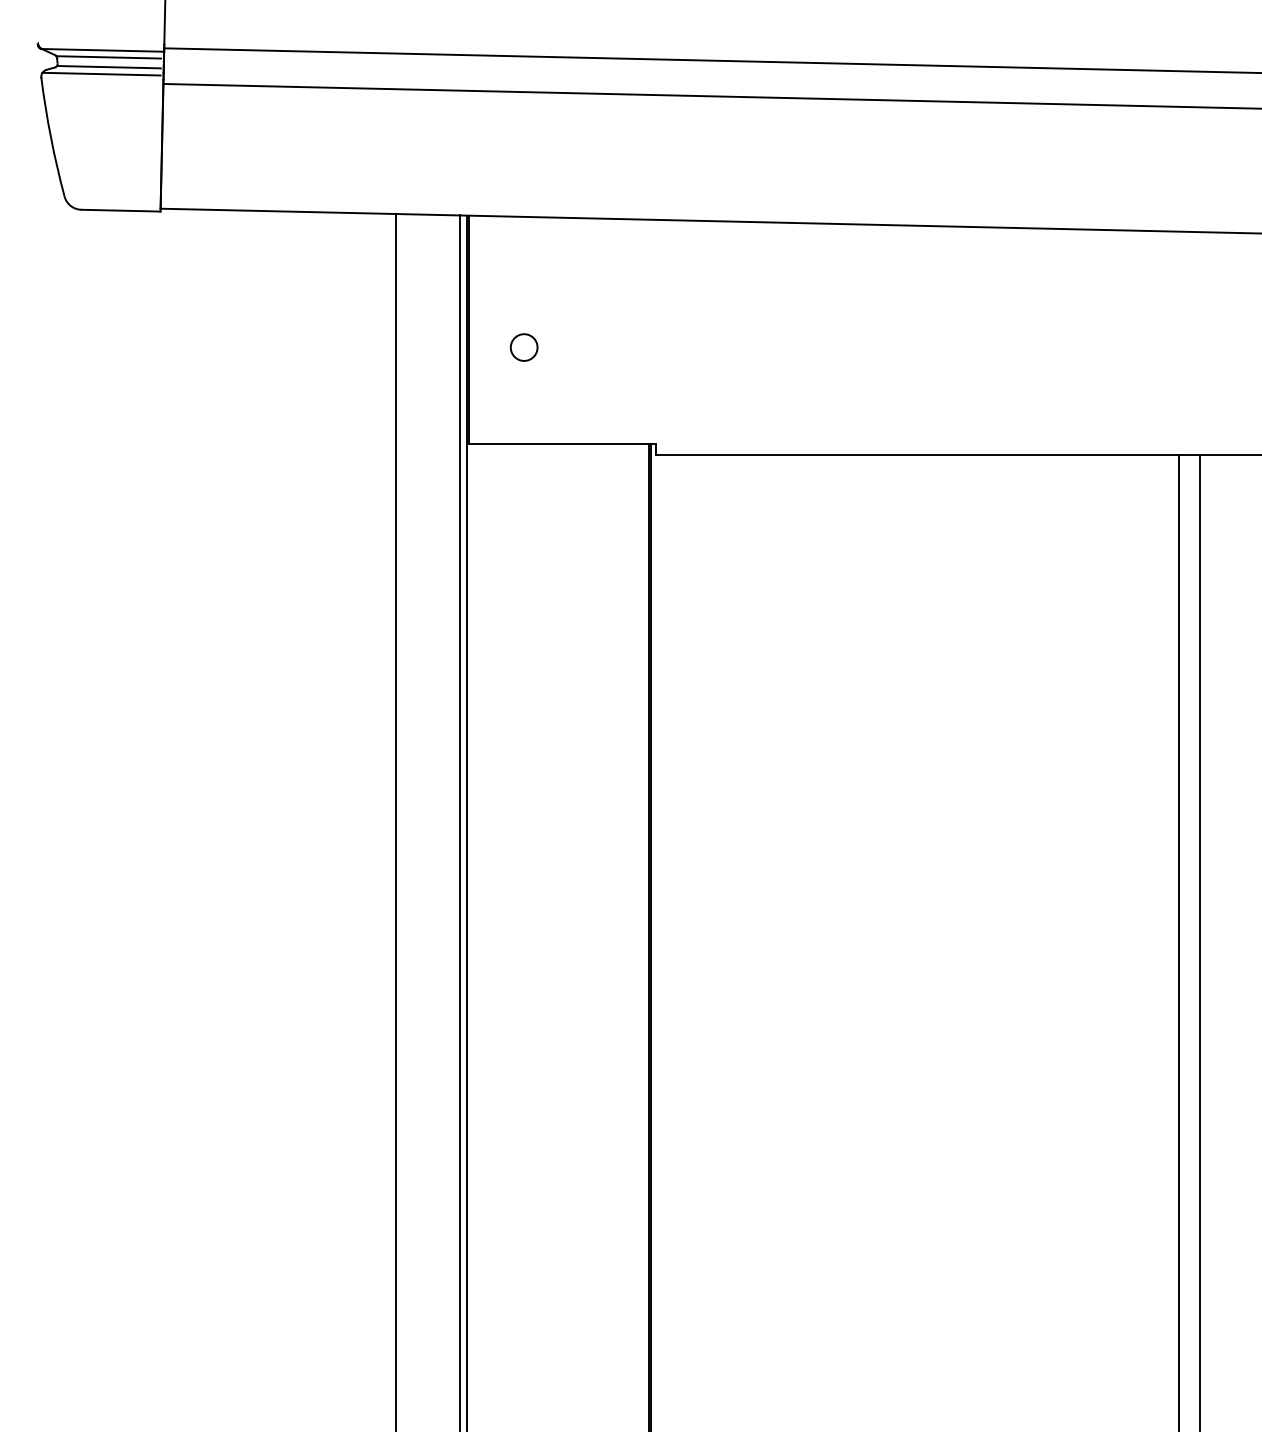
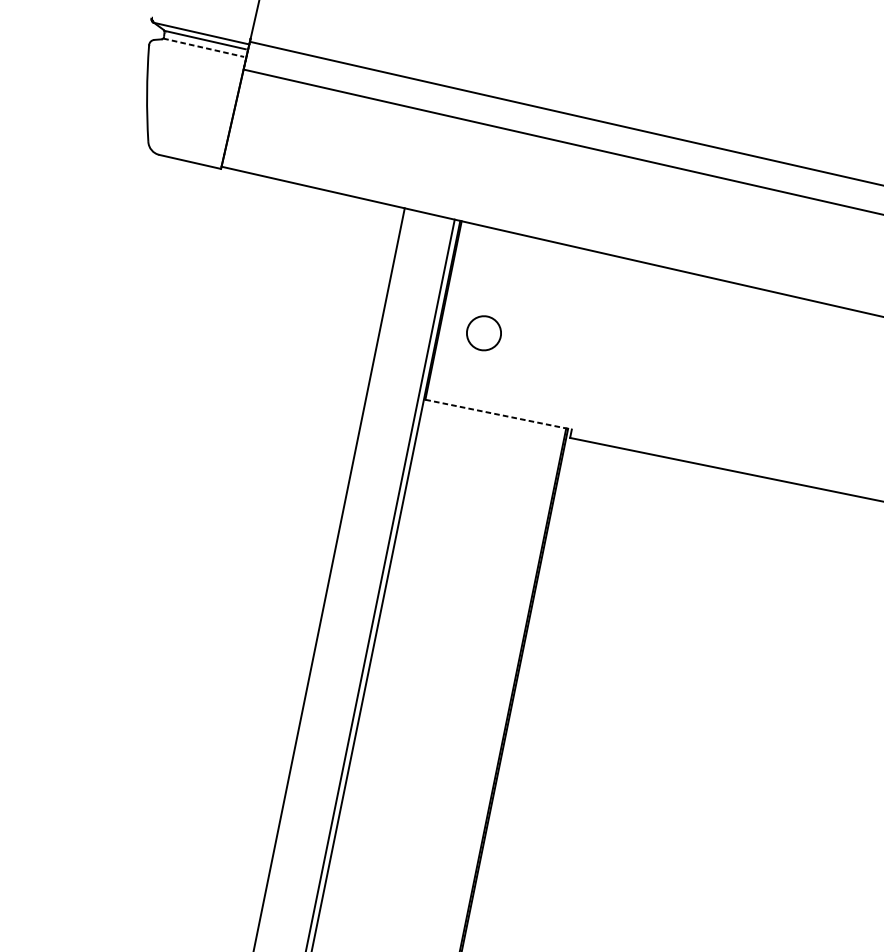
line: (108, 67) -> (203, 47), solid -> dashed
line: (101, 73) -> (196, 51), removed
circle: (523, 347) -> (483, 333), size x1.6
line: (562, 443) -> (498, 414), solid -> dashed

